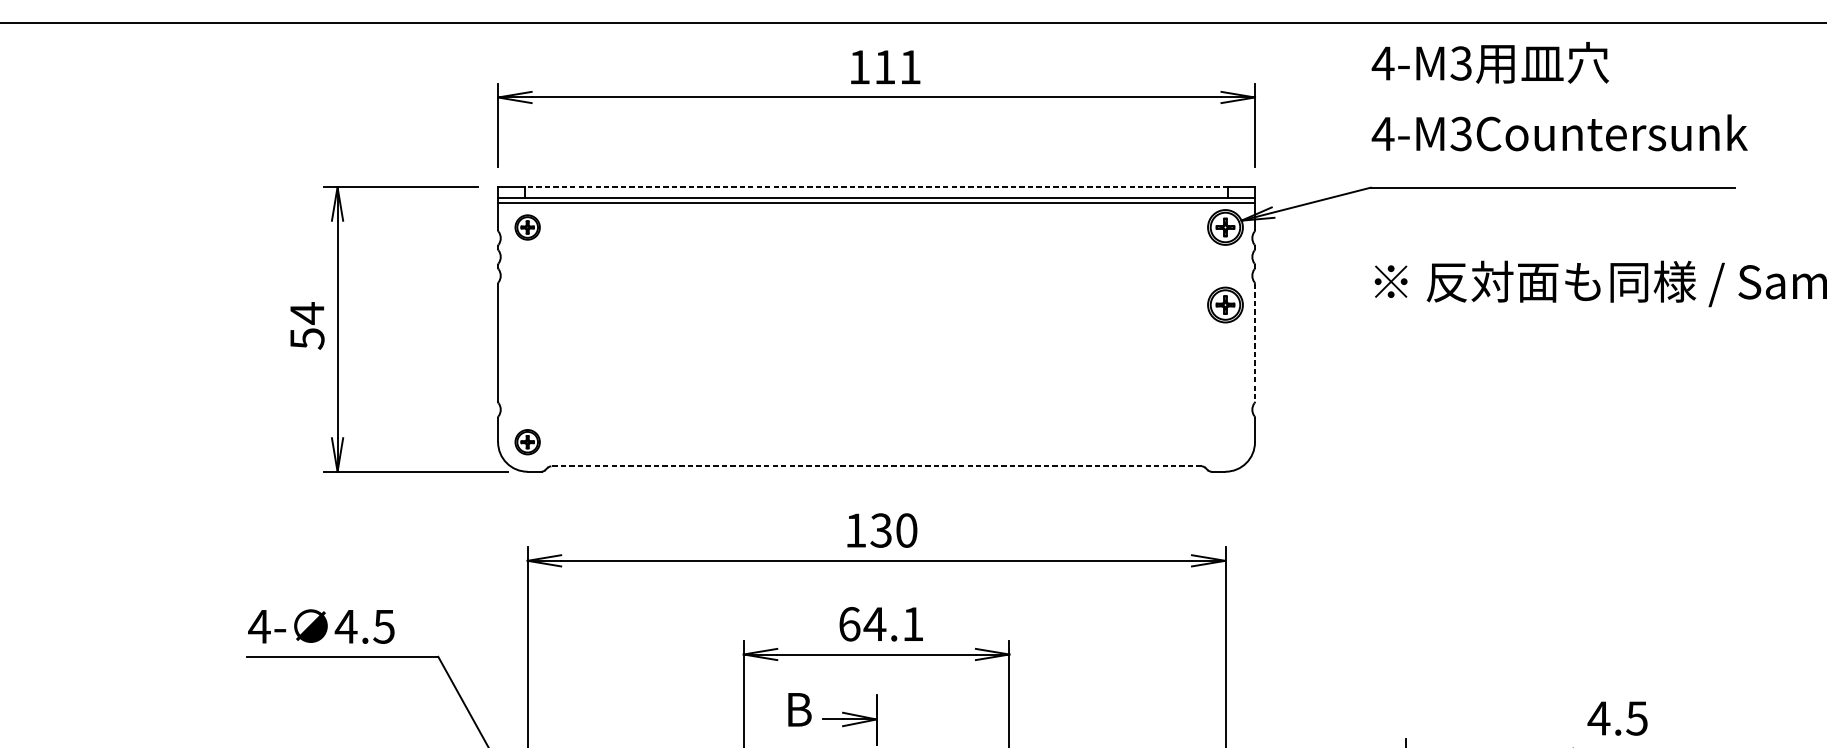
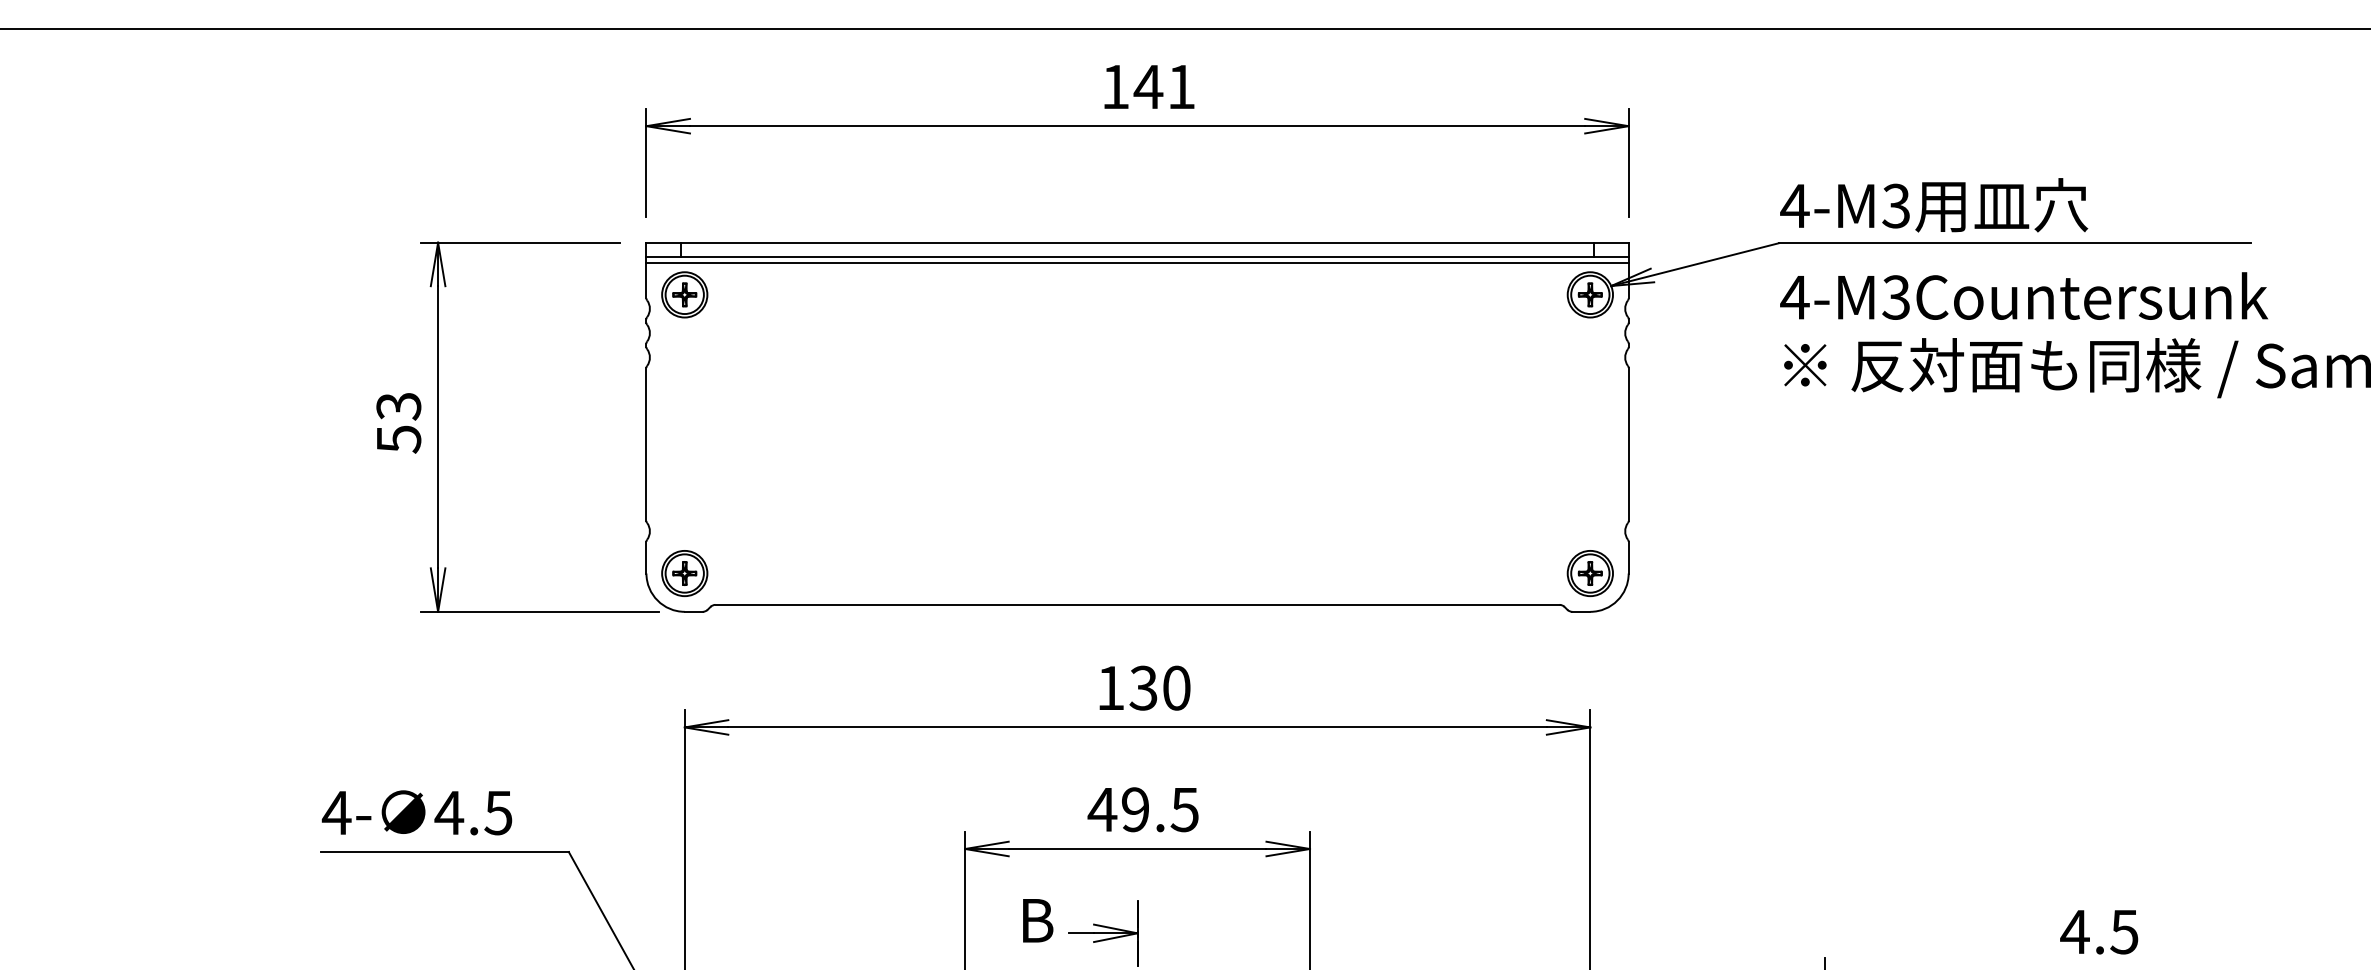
text: (884, 66) -> (1148, 86), 111 -> 141
text: (1559, 96) -> (2023, 248), moved
line: (876, 187) -> (1137, 242), dashed -> solid
part: (527, 227) -> (684, 294), size x1.43
part: (1224, 305) -> (1589, 573), moved
text: (307, 313) -> (398, 406), 54 -> 53
line: (1254, 342) -> (1628, 444), dashed -> solid
part: (527, 442) -> (684, 573), size x1.43
line: (876, 466) -> (1137, 604), dashed -> solid
text: (880, 624) -> (1142, 809), 64.1 -> 49.5

